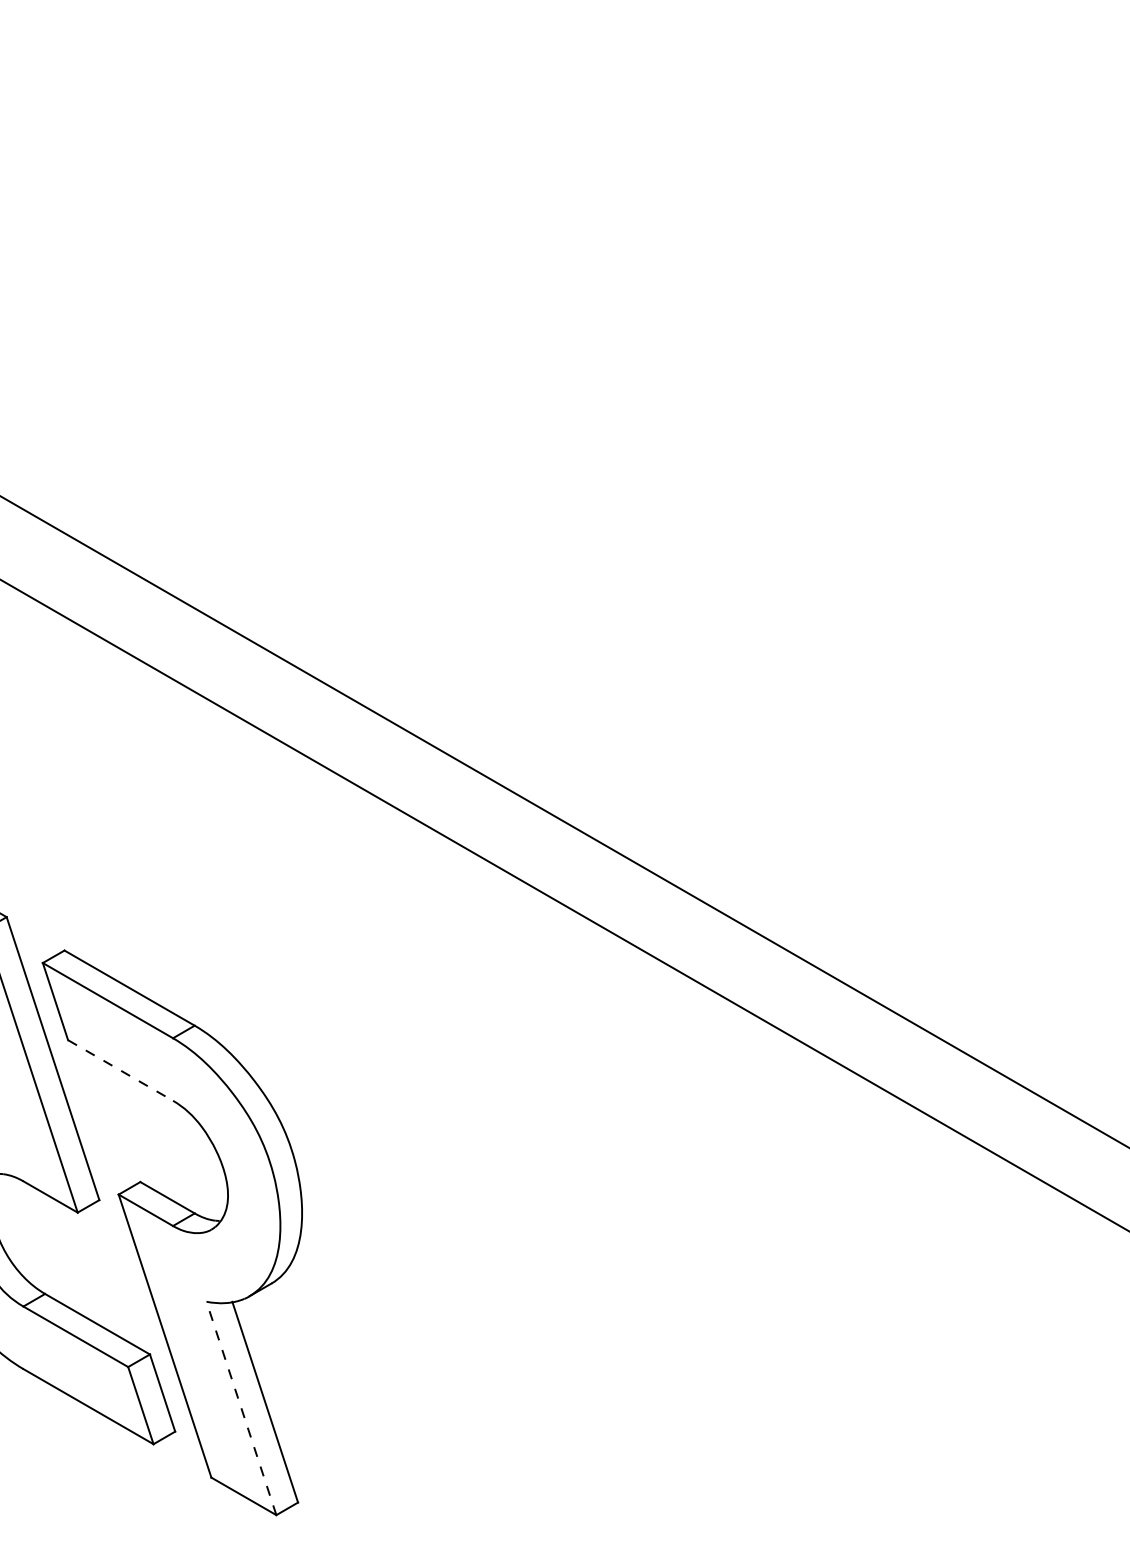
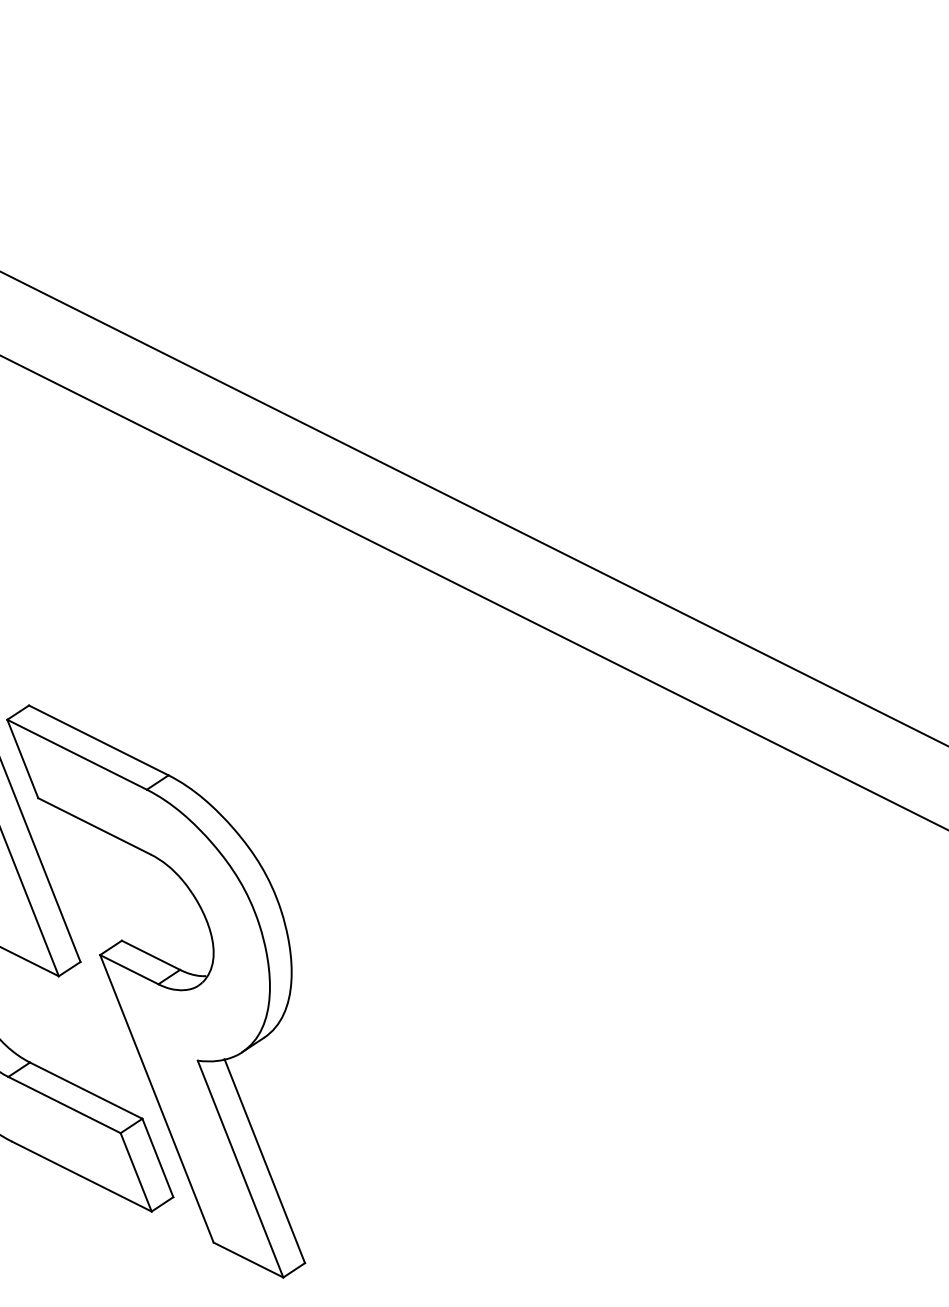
line: (120, 1070) -> (94, 826), dashed -> solid
line: (241, 1407) -> (240, 1168), dashed -> solid

